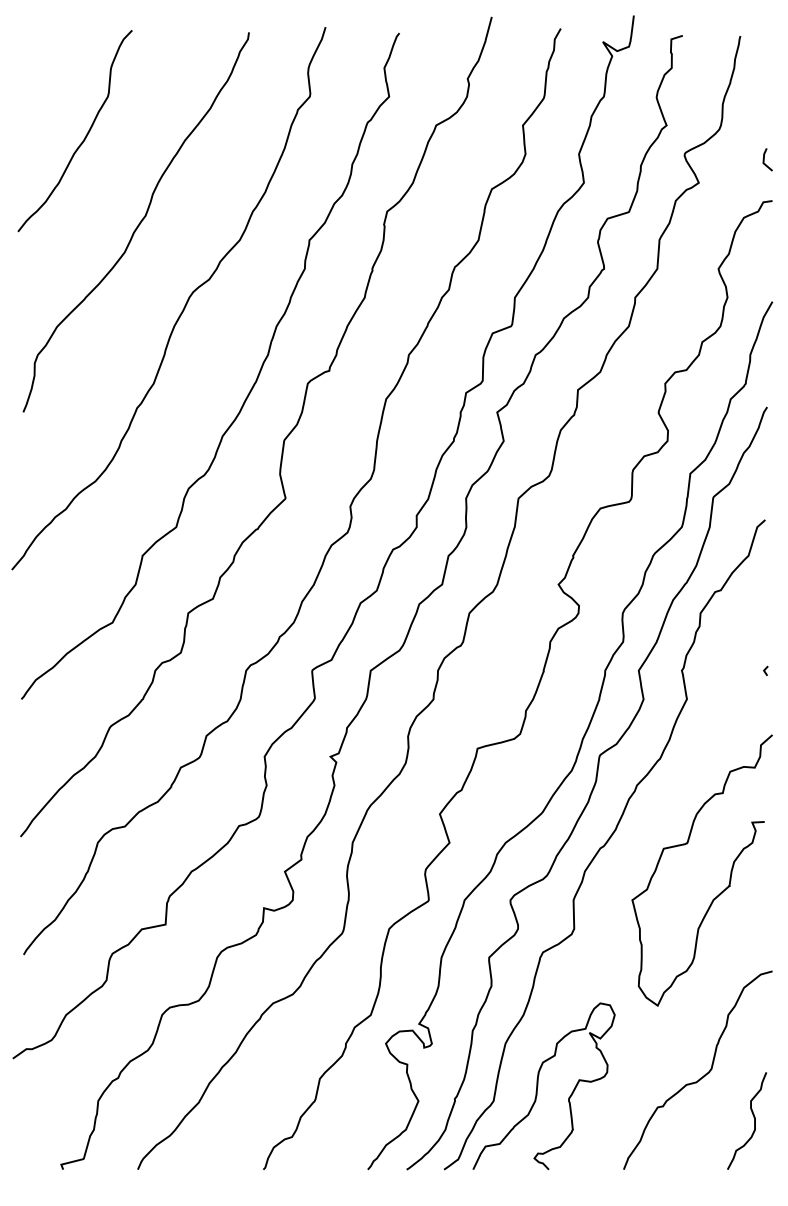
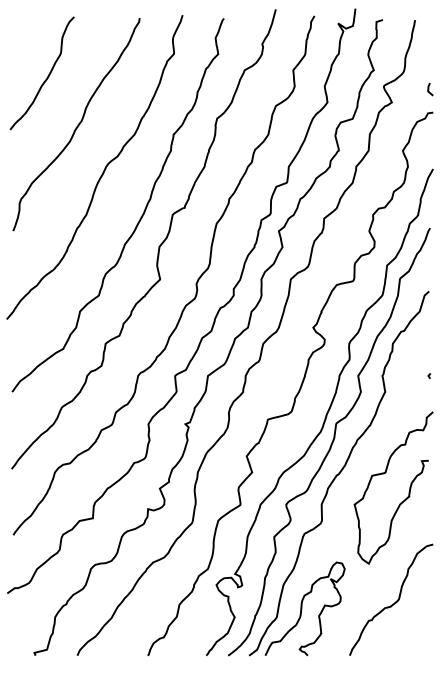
curve: (753, 1121) -> (422, 628), removed

